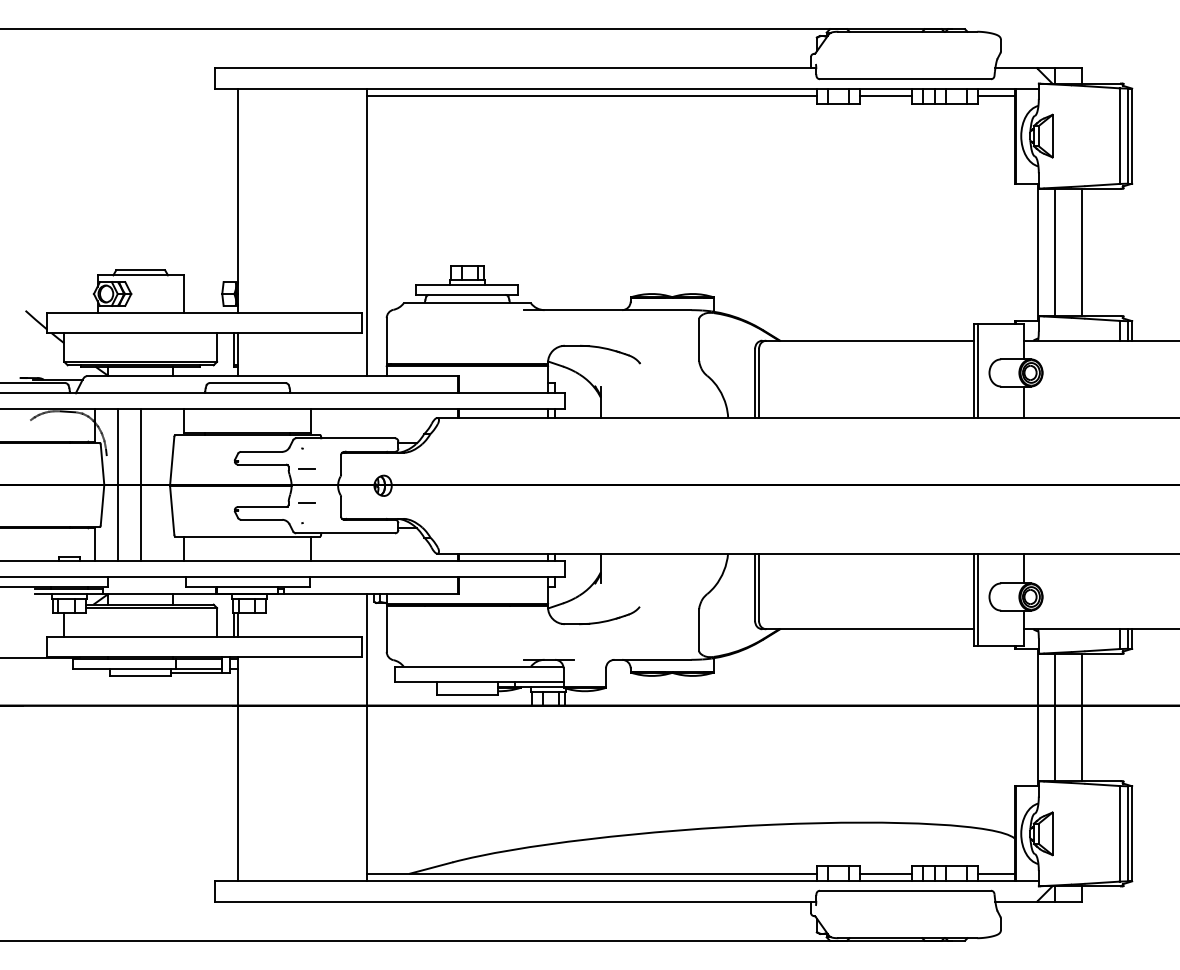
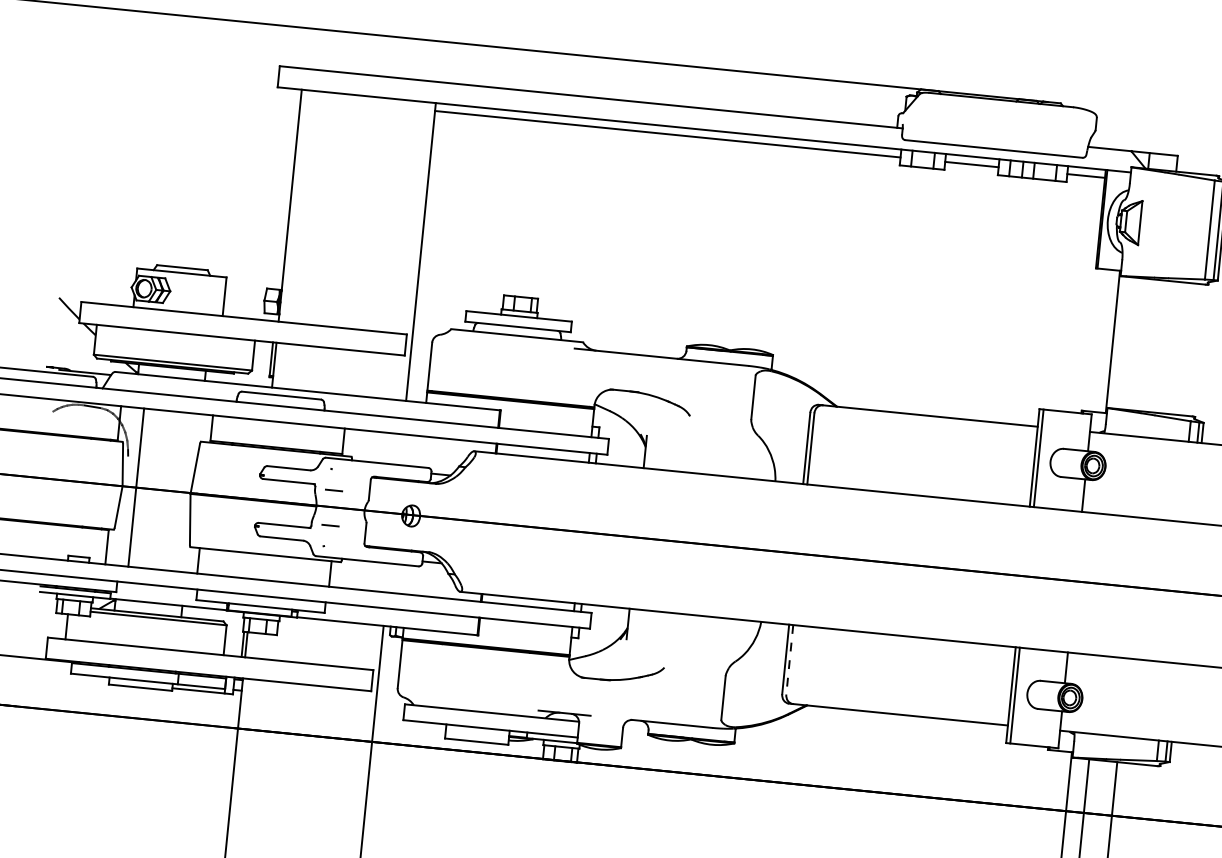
line: (1054, 252) -> (1130, 343), removed
line: (1081, 252) -> (1158, 346), removed
line: (141, 484) -> (161, 489), removed
line: (759, 587) -> (790, 660), solid -> dashed

